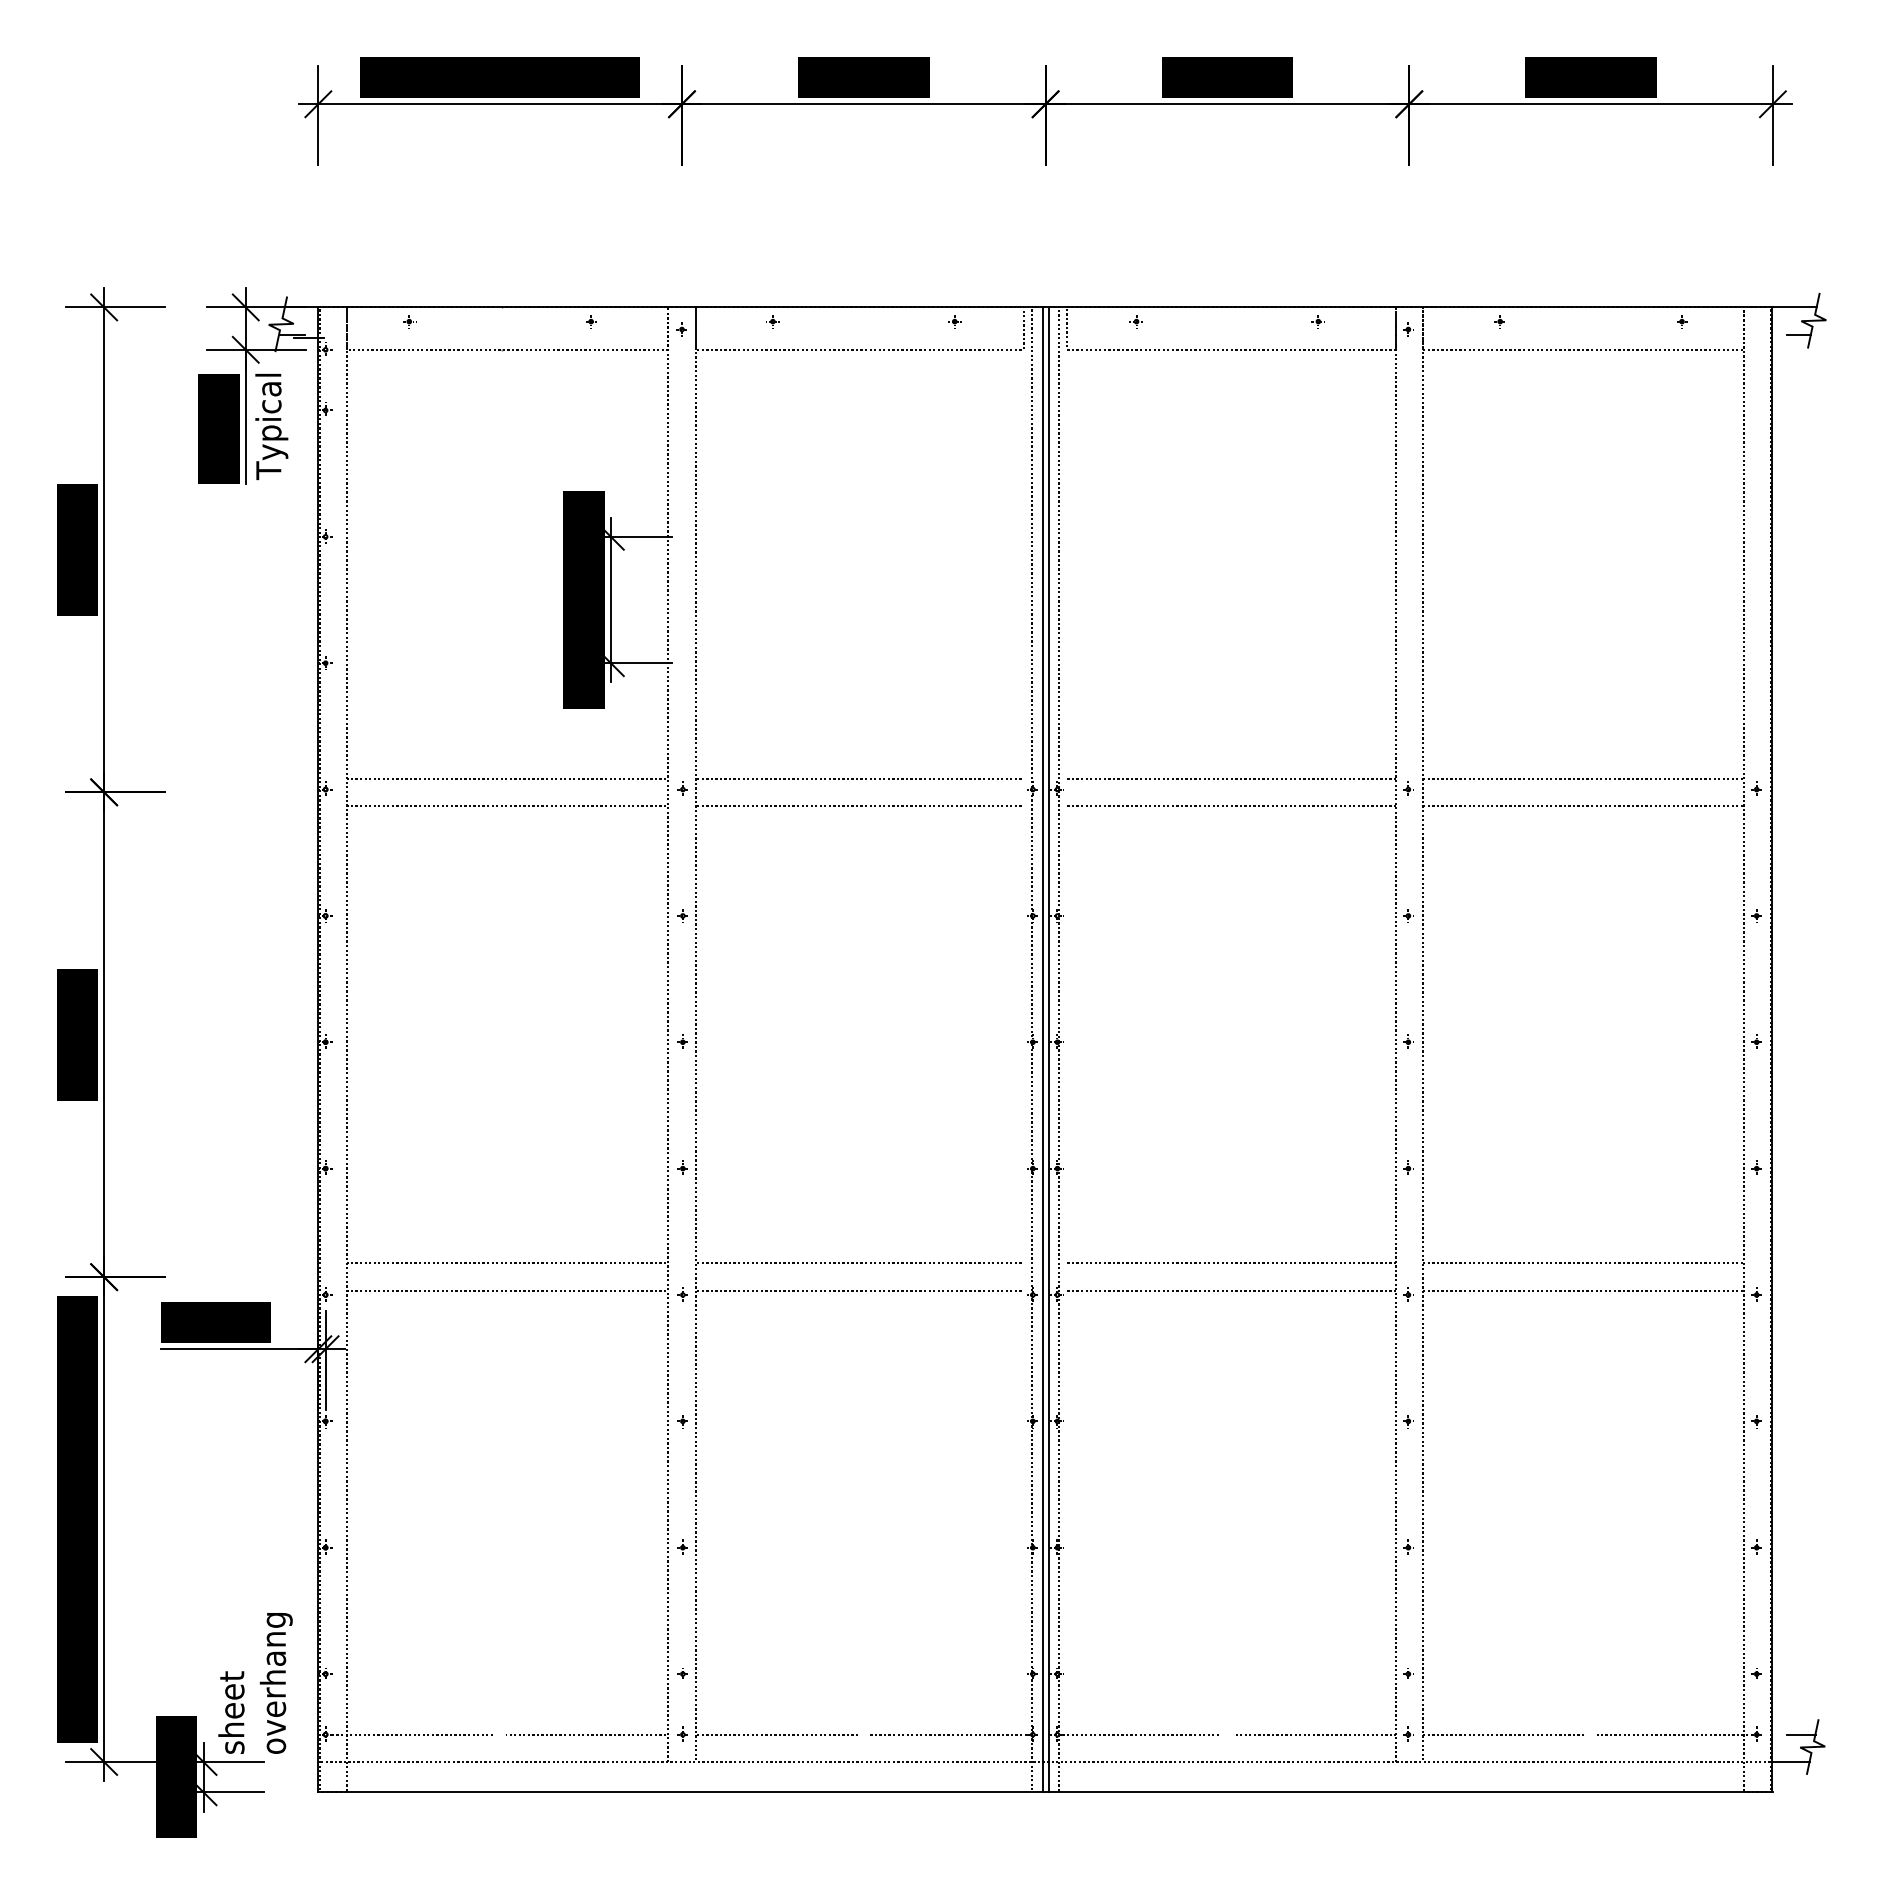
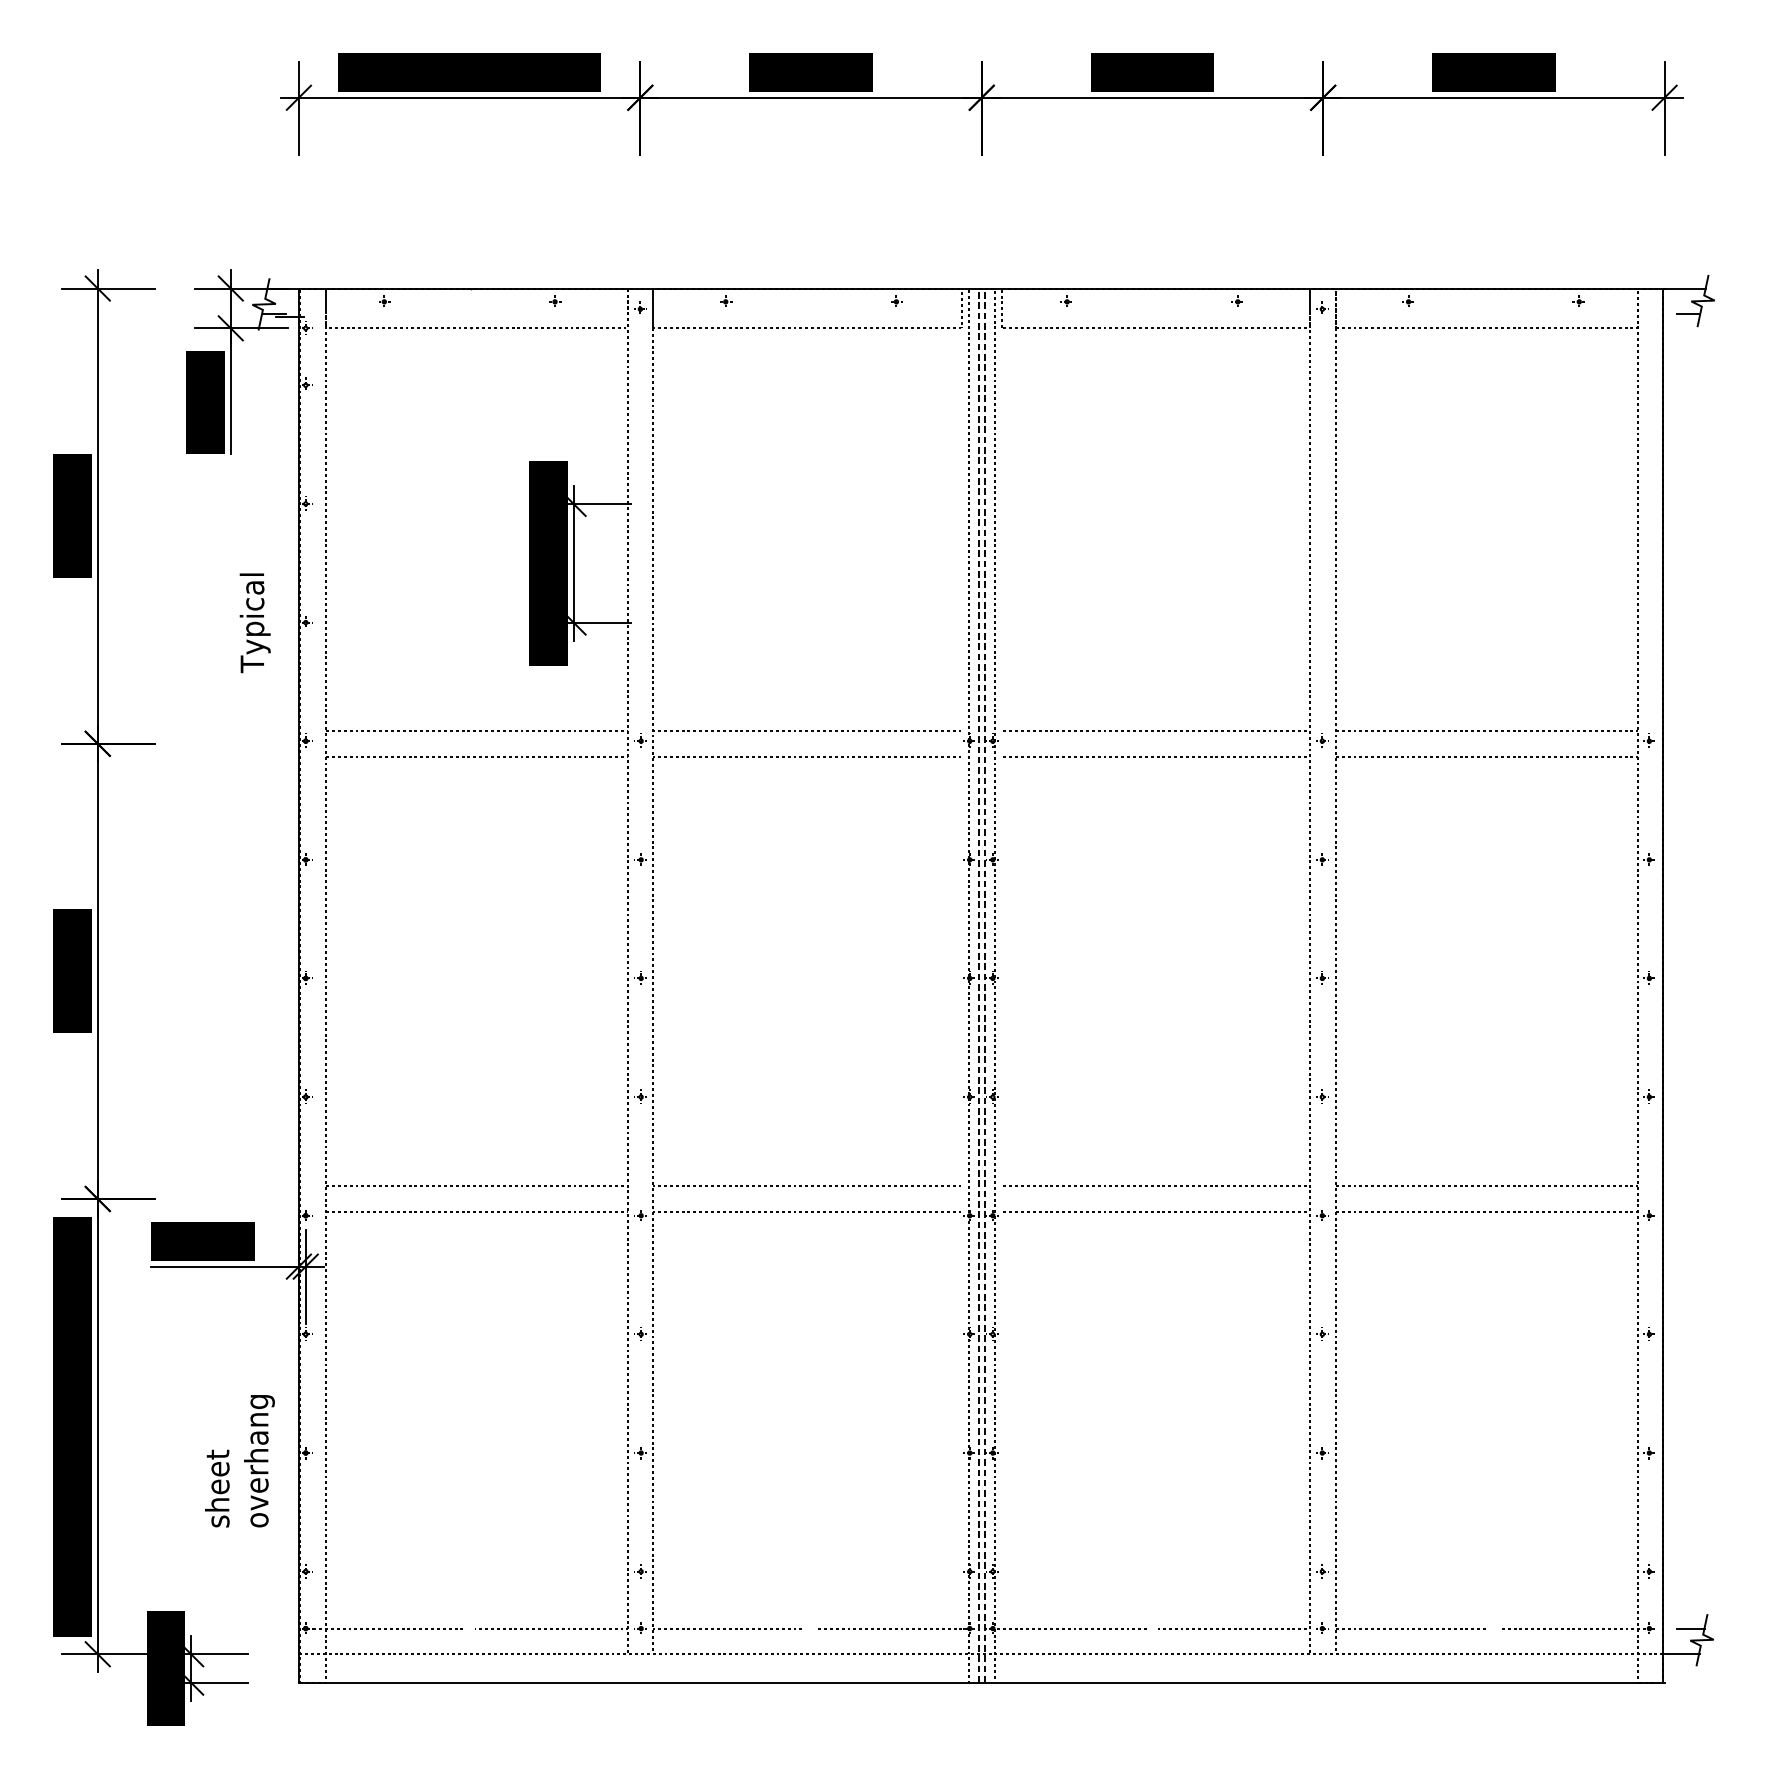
text: (271, 427) -> (254, 623), moved
line: (1042, 1049) -> (978, 985), solid -> dashed
line: (1048, 1049) -> (984, 985), solid -> dashed
text: (255, 1683) -> (239, 1461), moved

